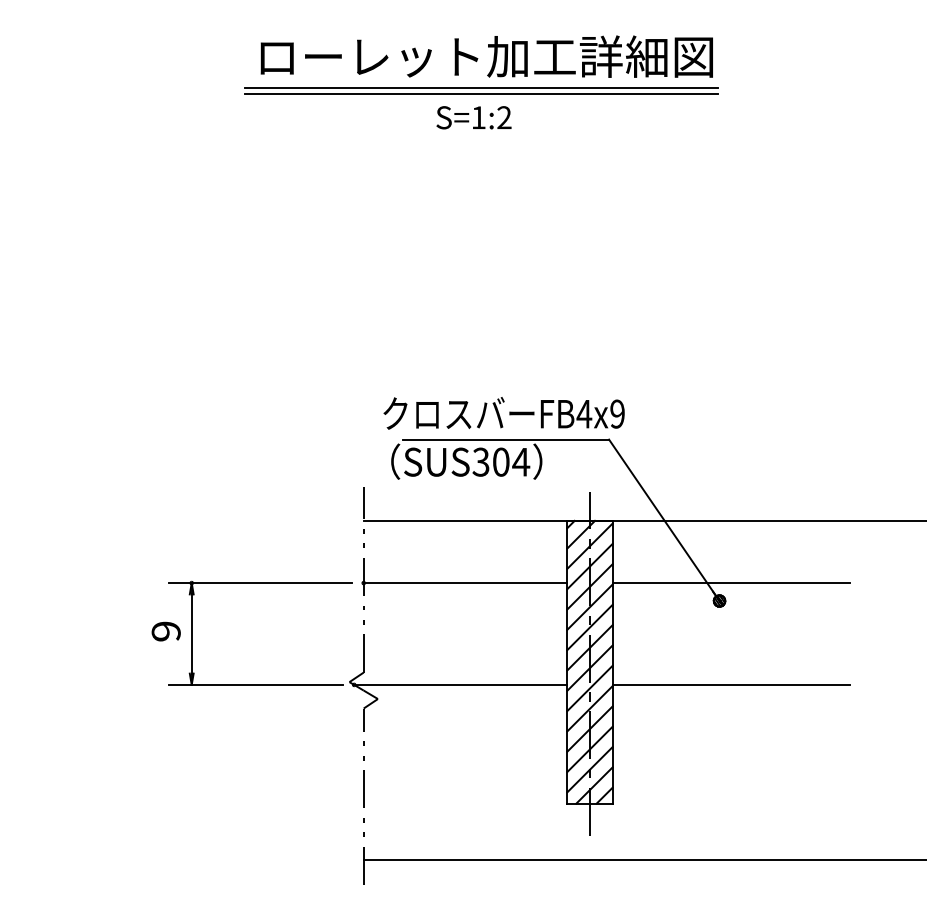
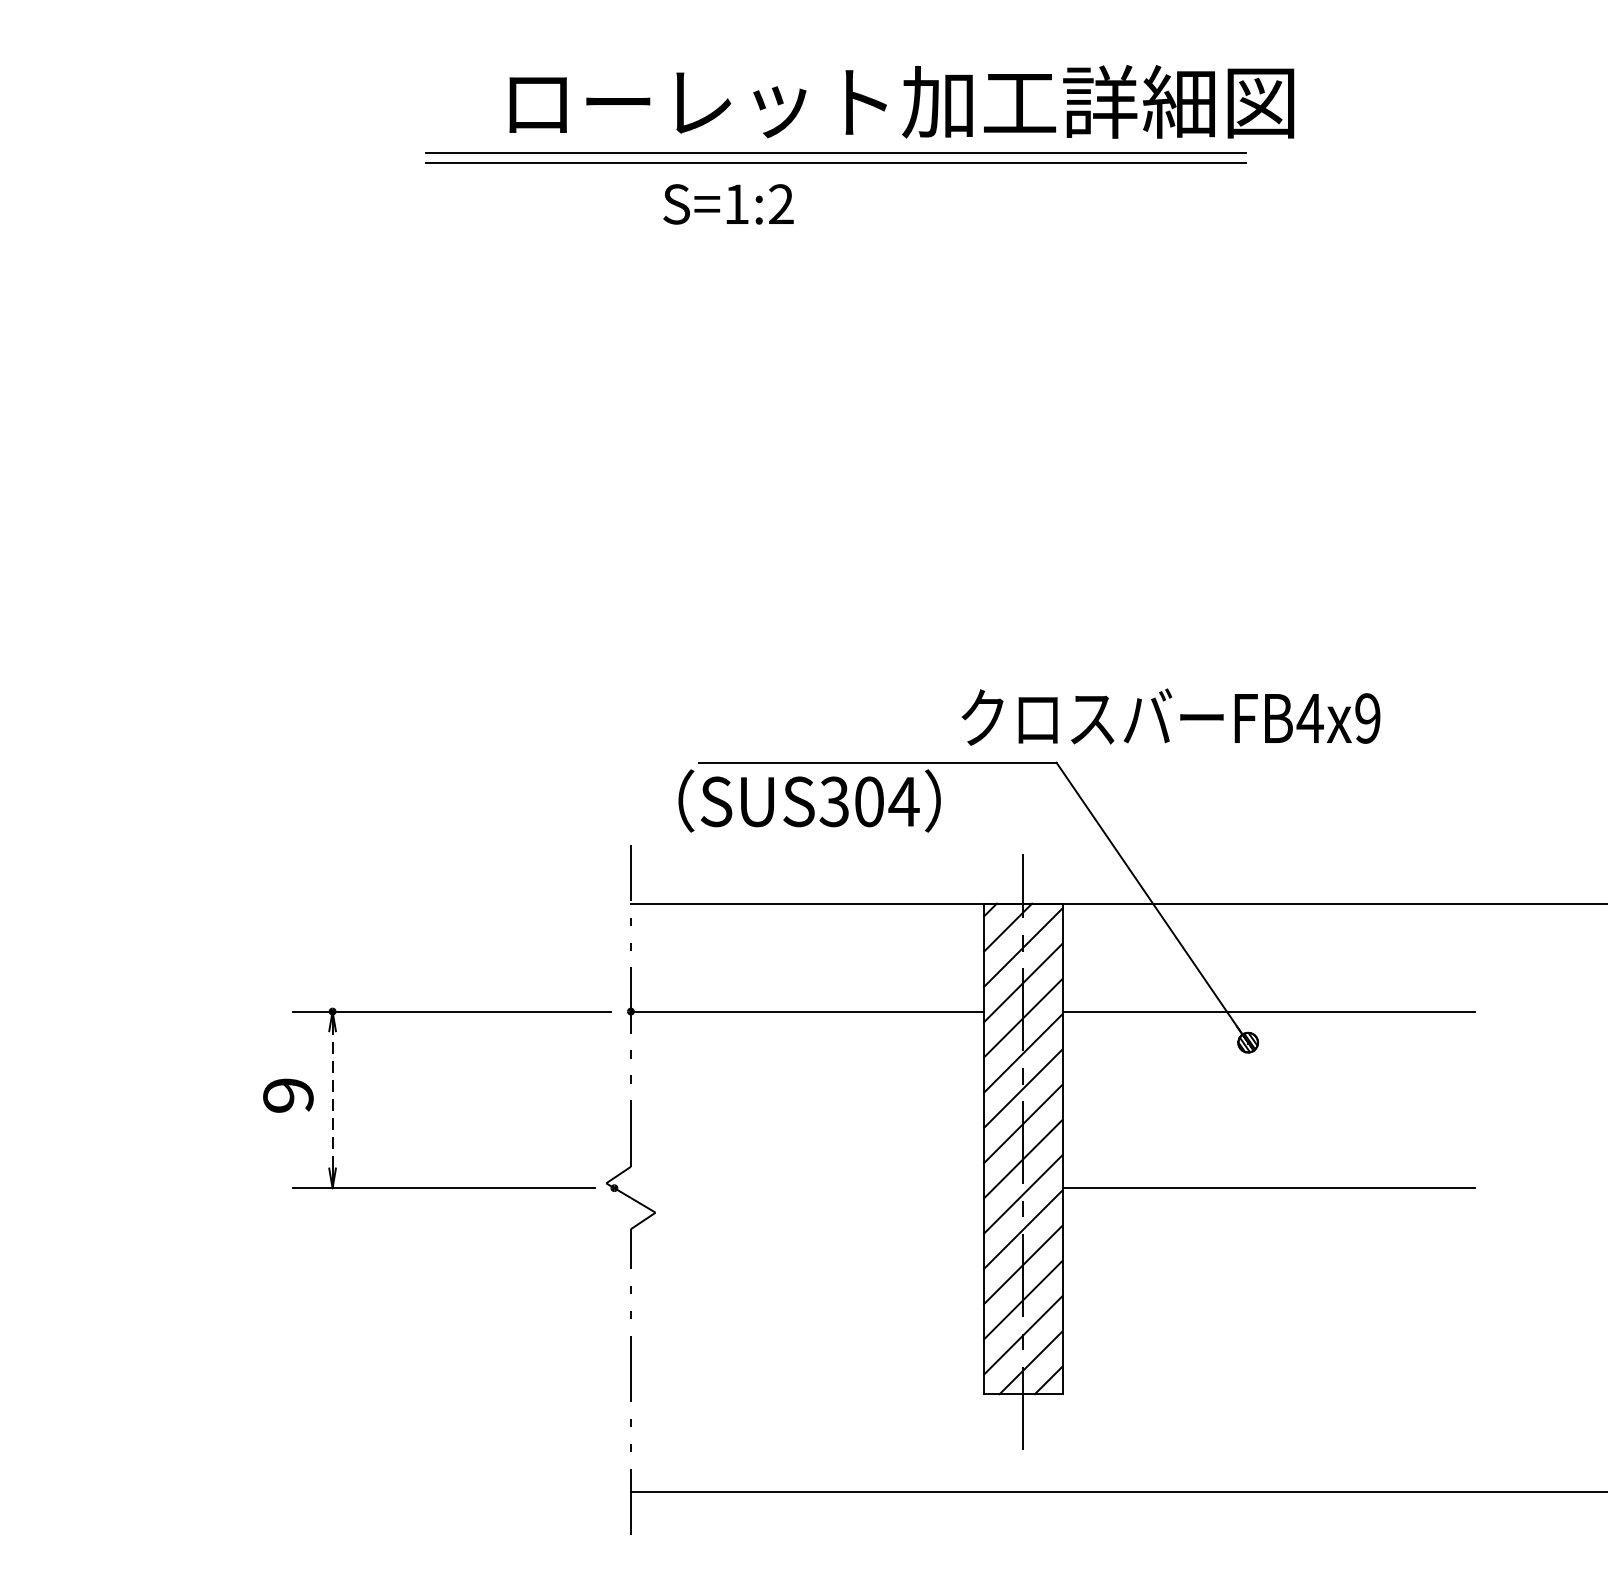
text: (486, 56) -> (901, 101), moved
text: (473, 117) -> (727, 203), moved
text: (503, 413) -> (1170, 717), moved
line: (191, 634) -> (332, 1100), solid -> dashed
line: (460, 684) -> (798, 1187), removed

